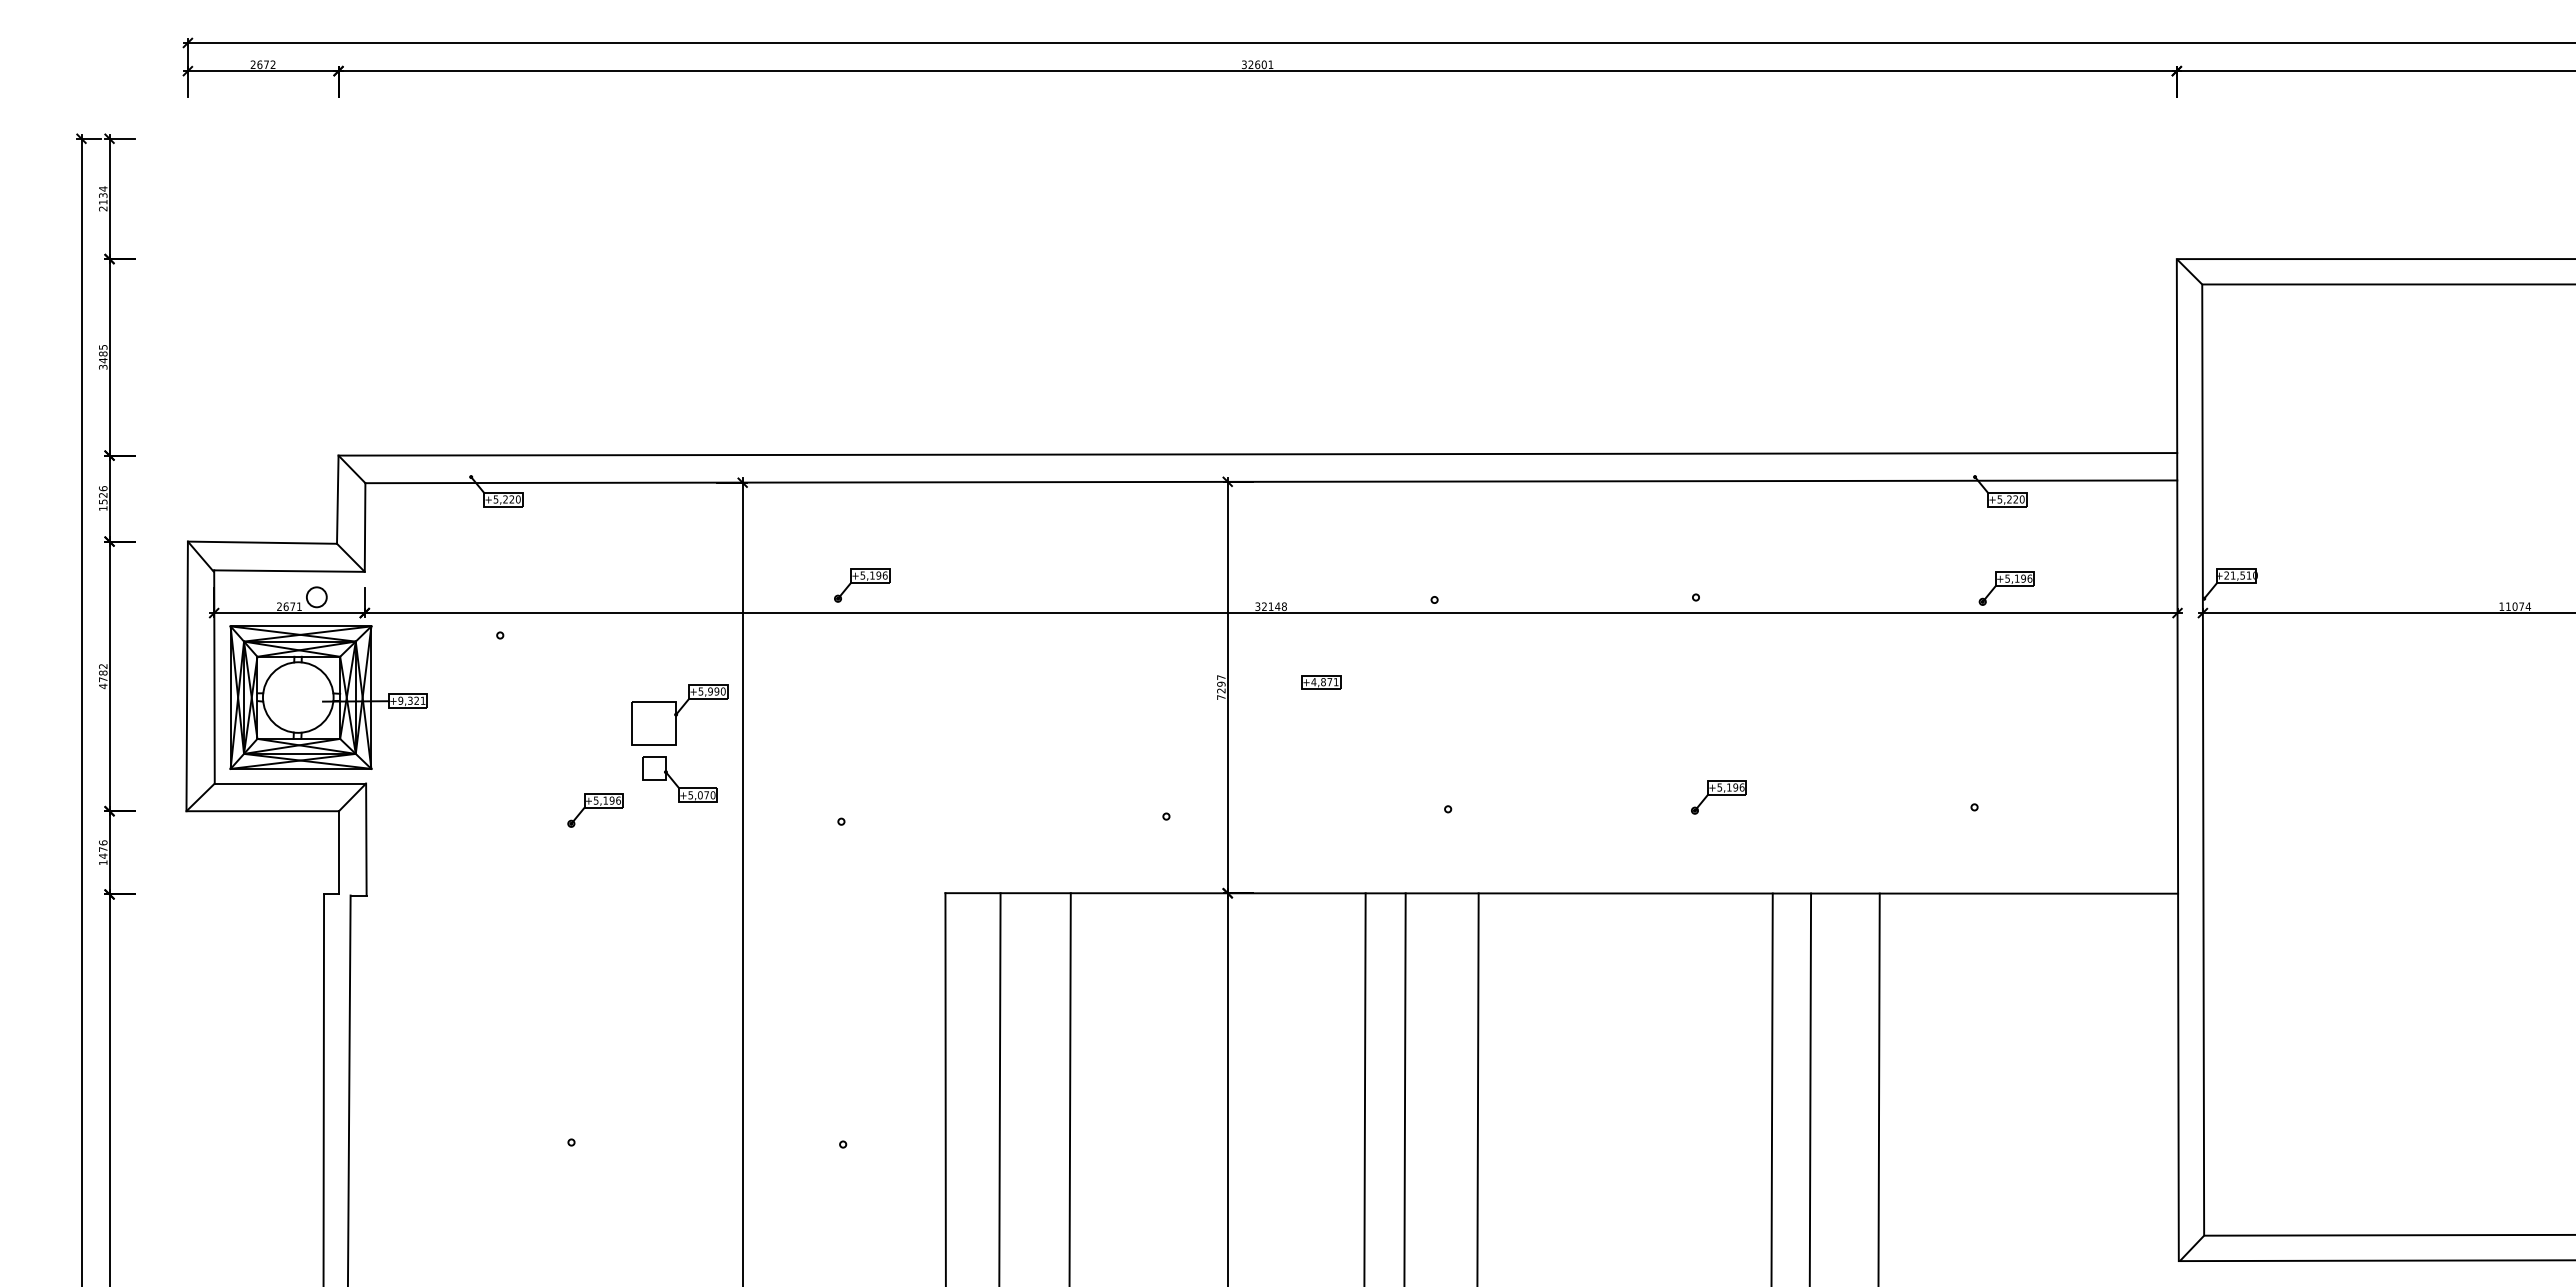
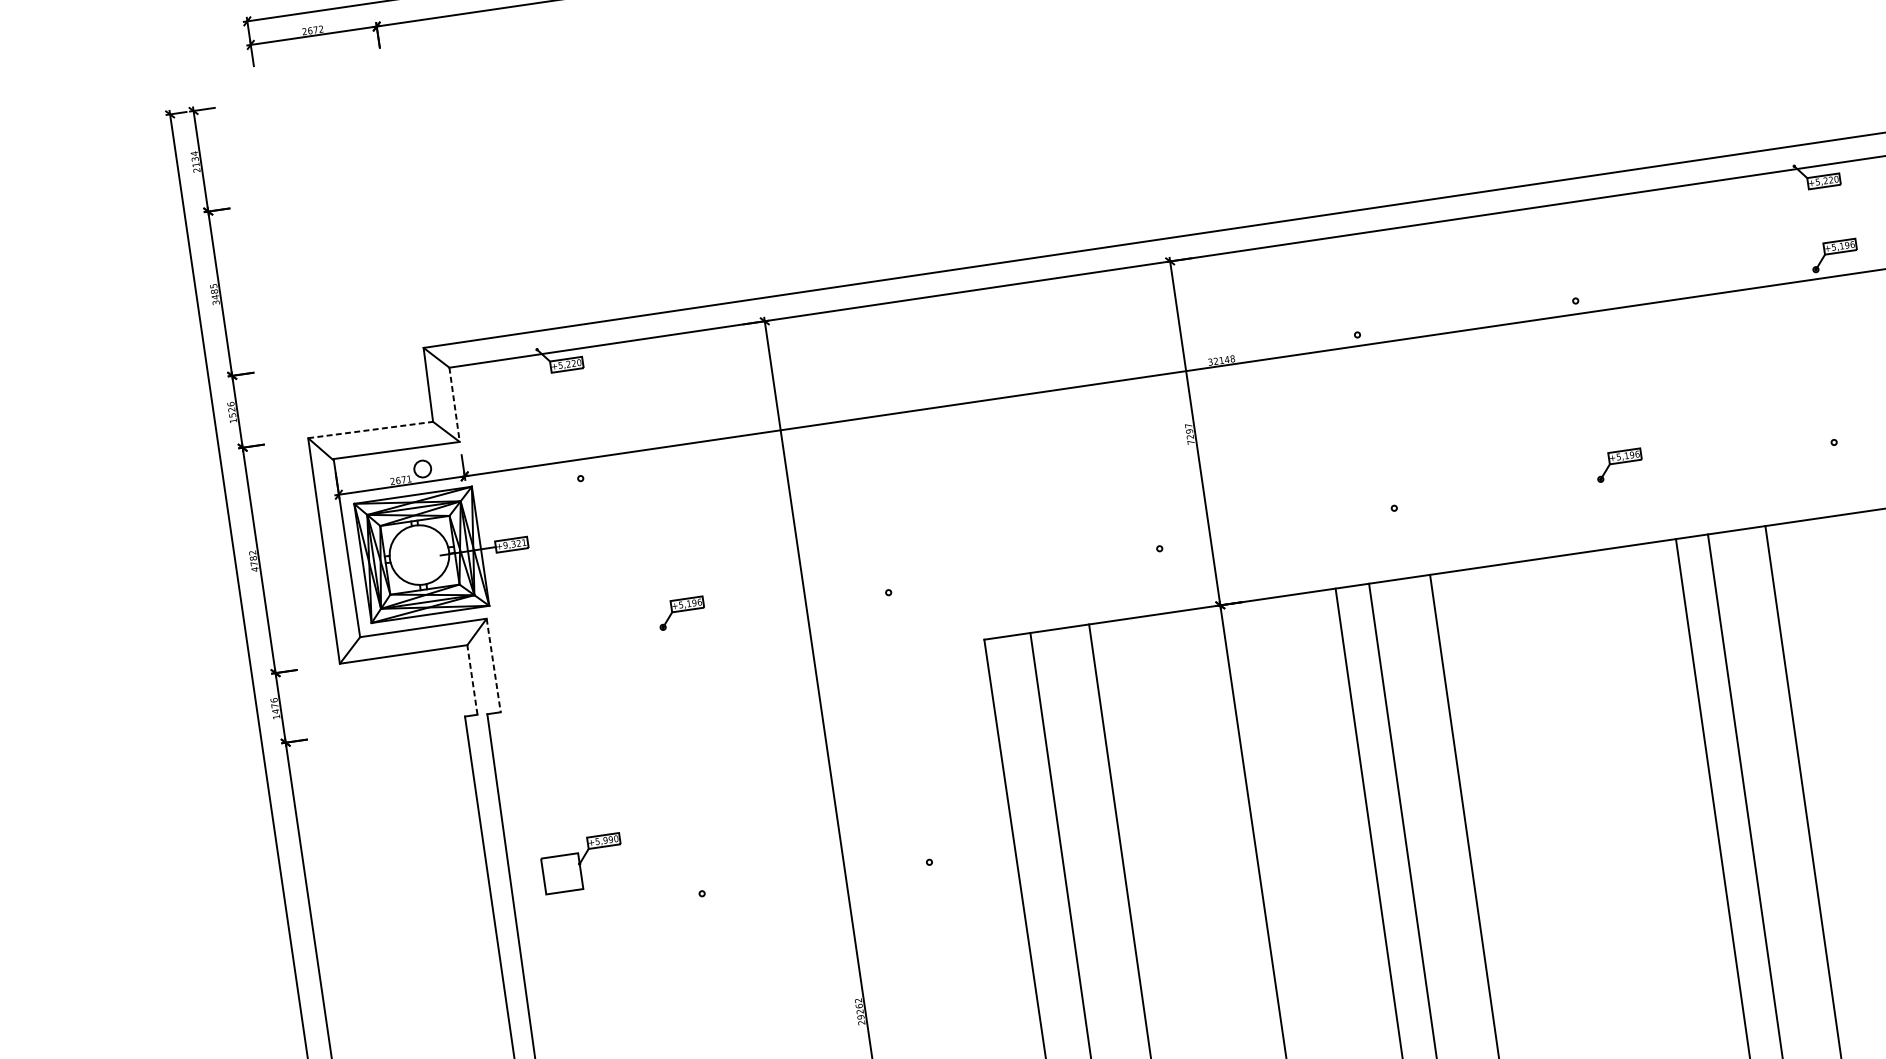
line: (365, 528) -> (455, 405), solid -> dashed
line: (262, 542) -> (370, 429), solid -> dashed
part: (862, 585) -> (877, 392), removed
part: (1321, 682) -> (1272, 417), removed
part: (679, 714) -> (582, 863), moved
part: (679, 779) -> (748, 577), removed
line: (366, 839) -> (493, 665), solid -> dashed
line: (338, 852) -> (471, 679), solid -> dashed

